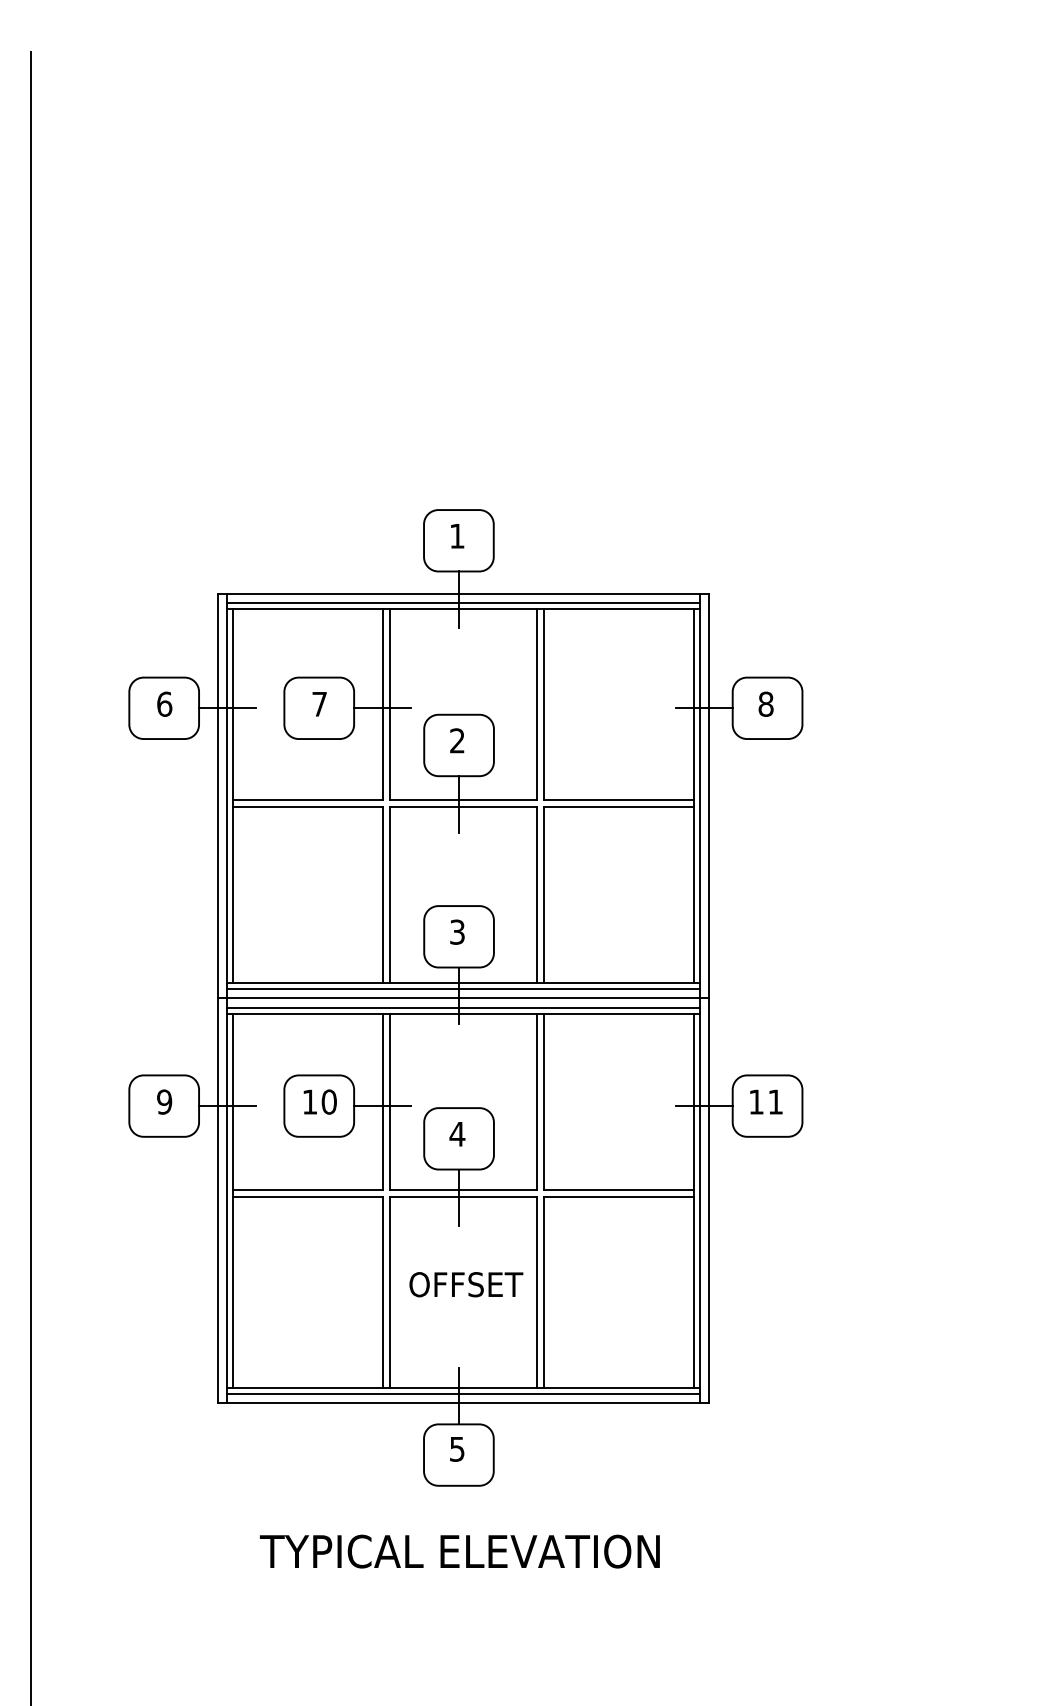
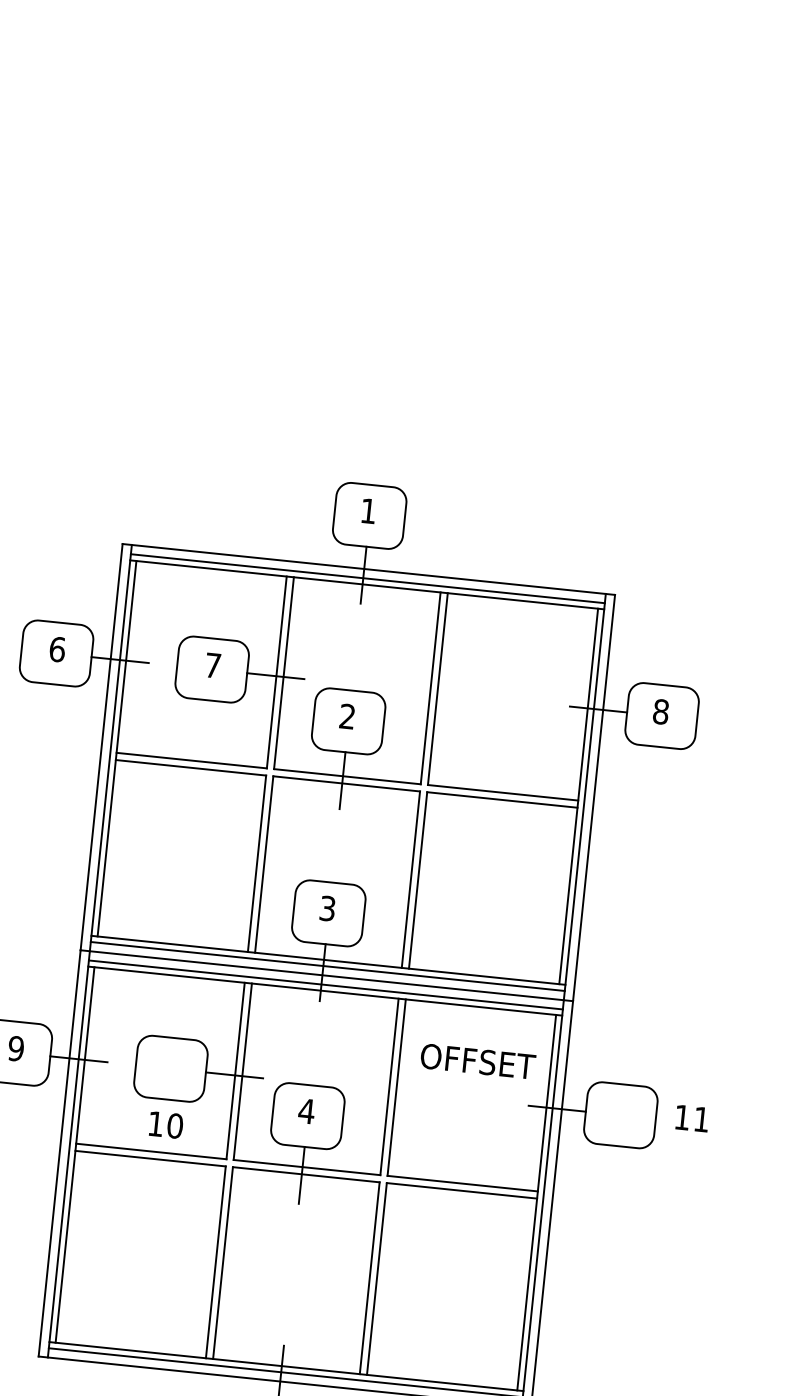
text: (319, 1101) -> (165, 1124), moved
text: (766, 1101) -> (692, 1118), moved
text: (466, 1284) -> (478, 1061), moved

